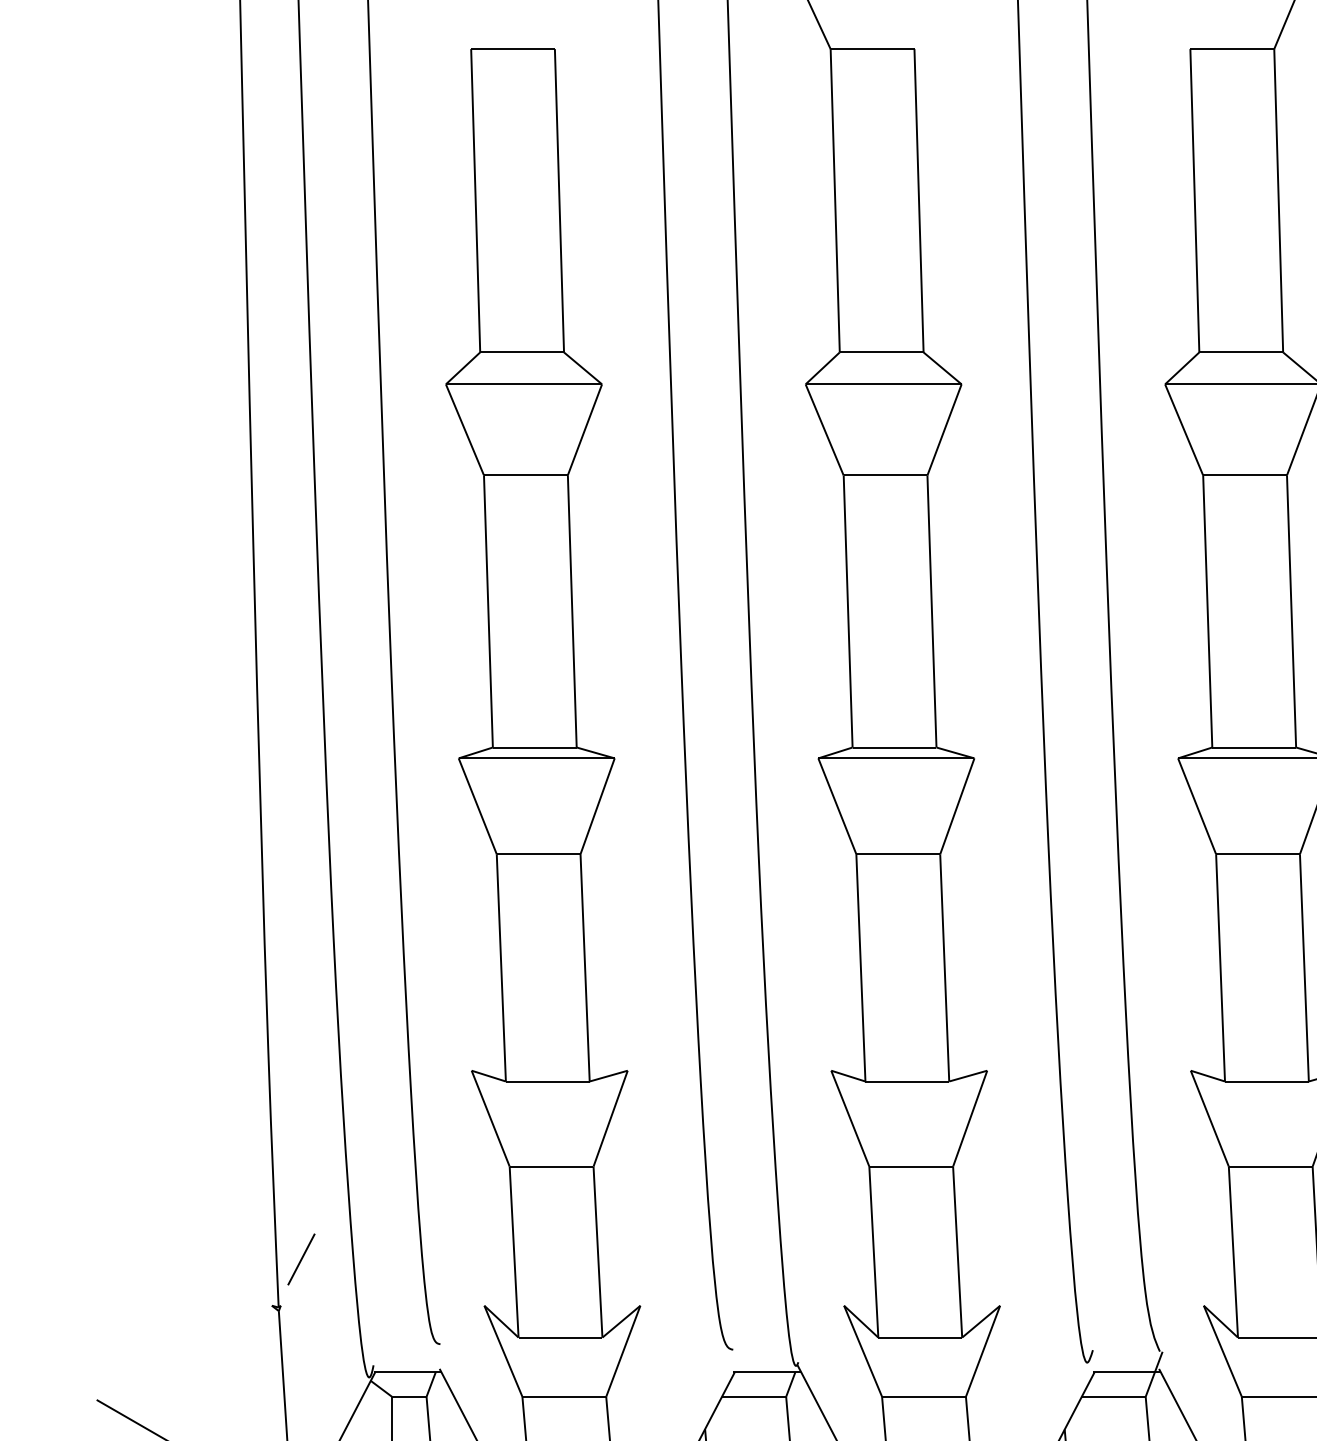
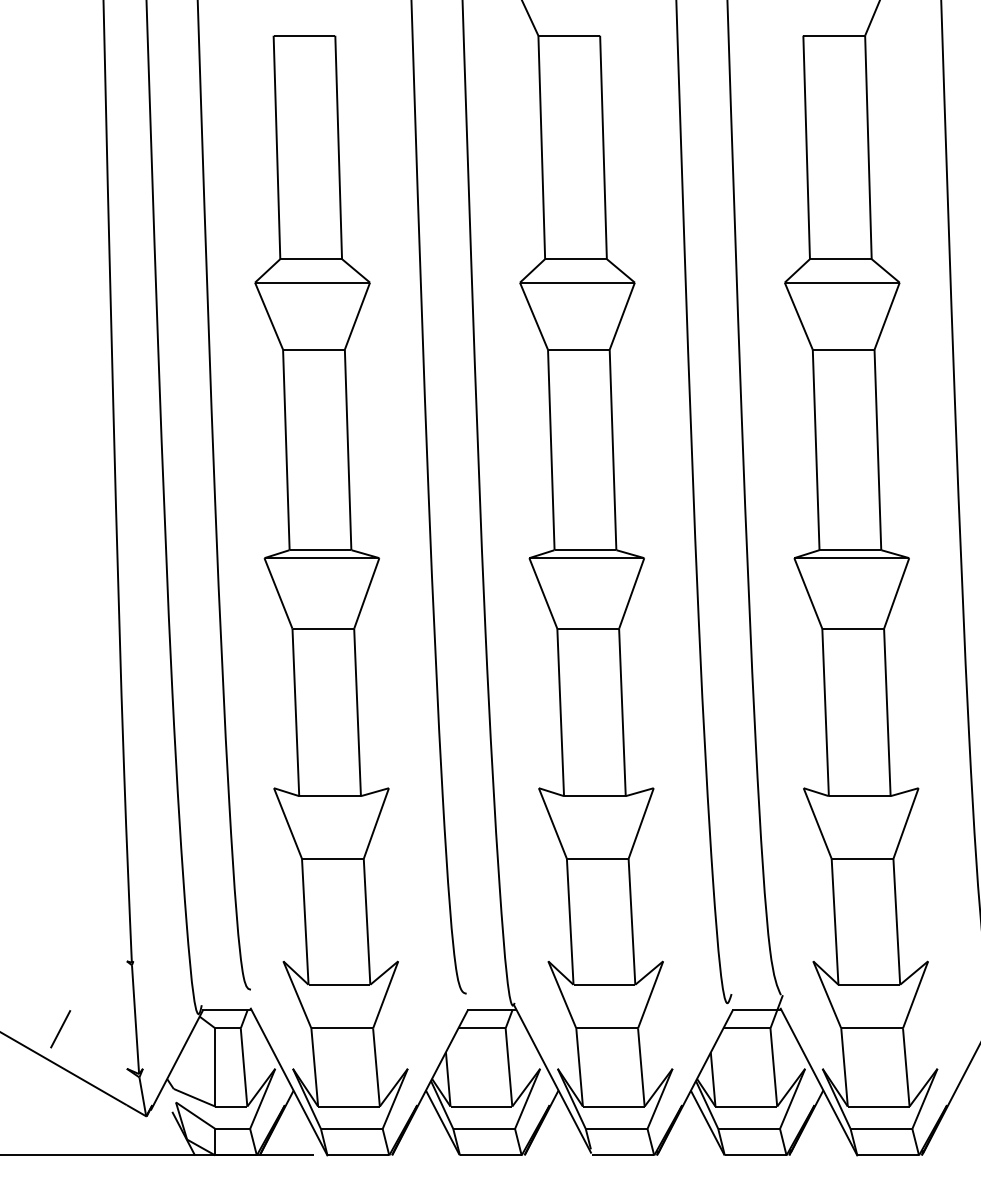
line: (301, 1259) -> (60, 1029), moved

